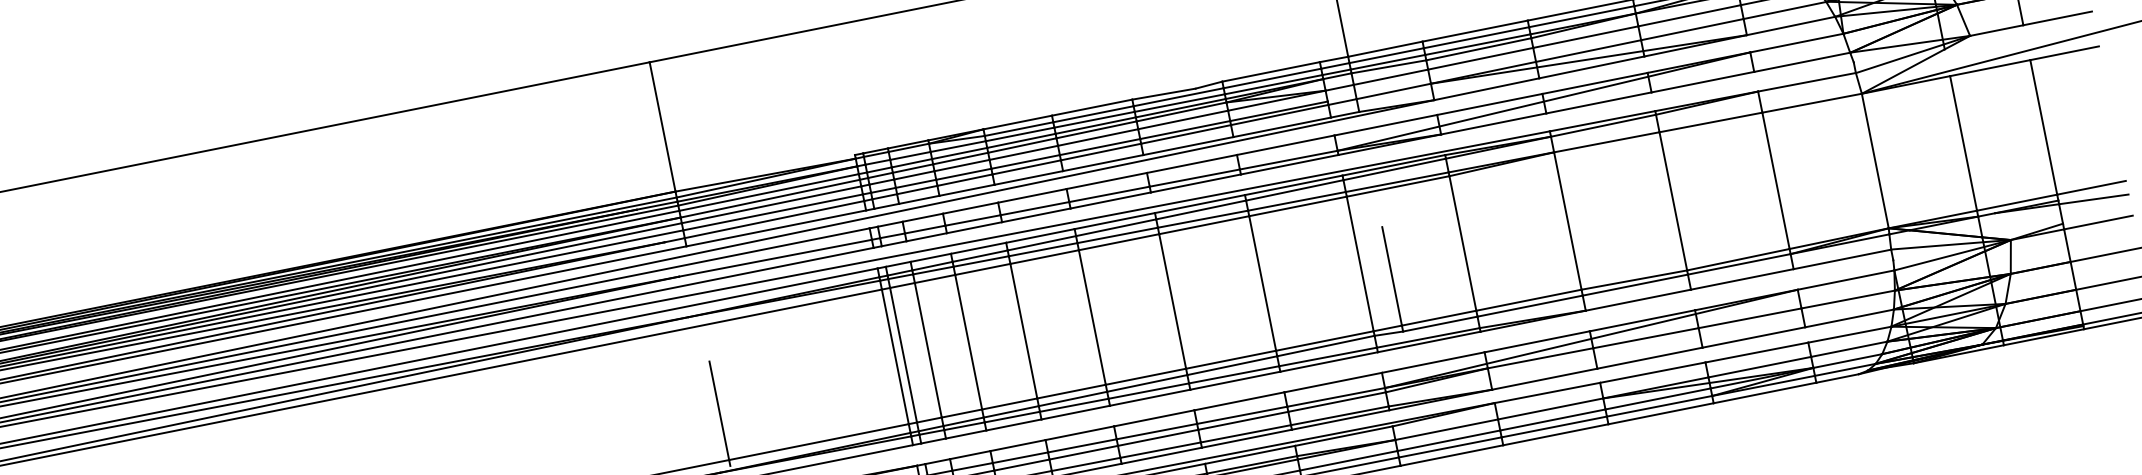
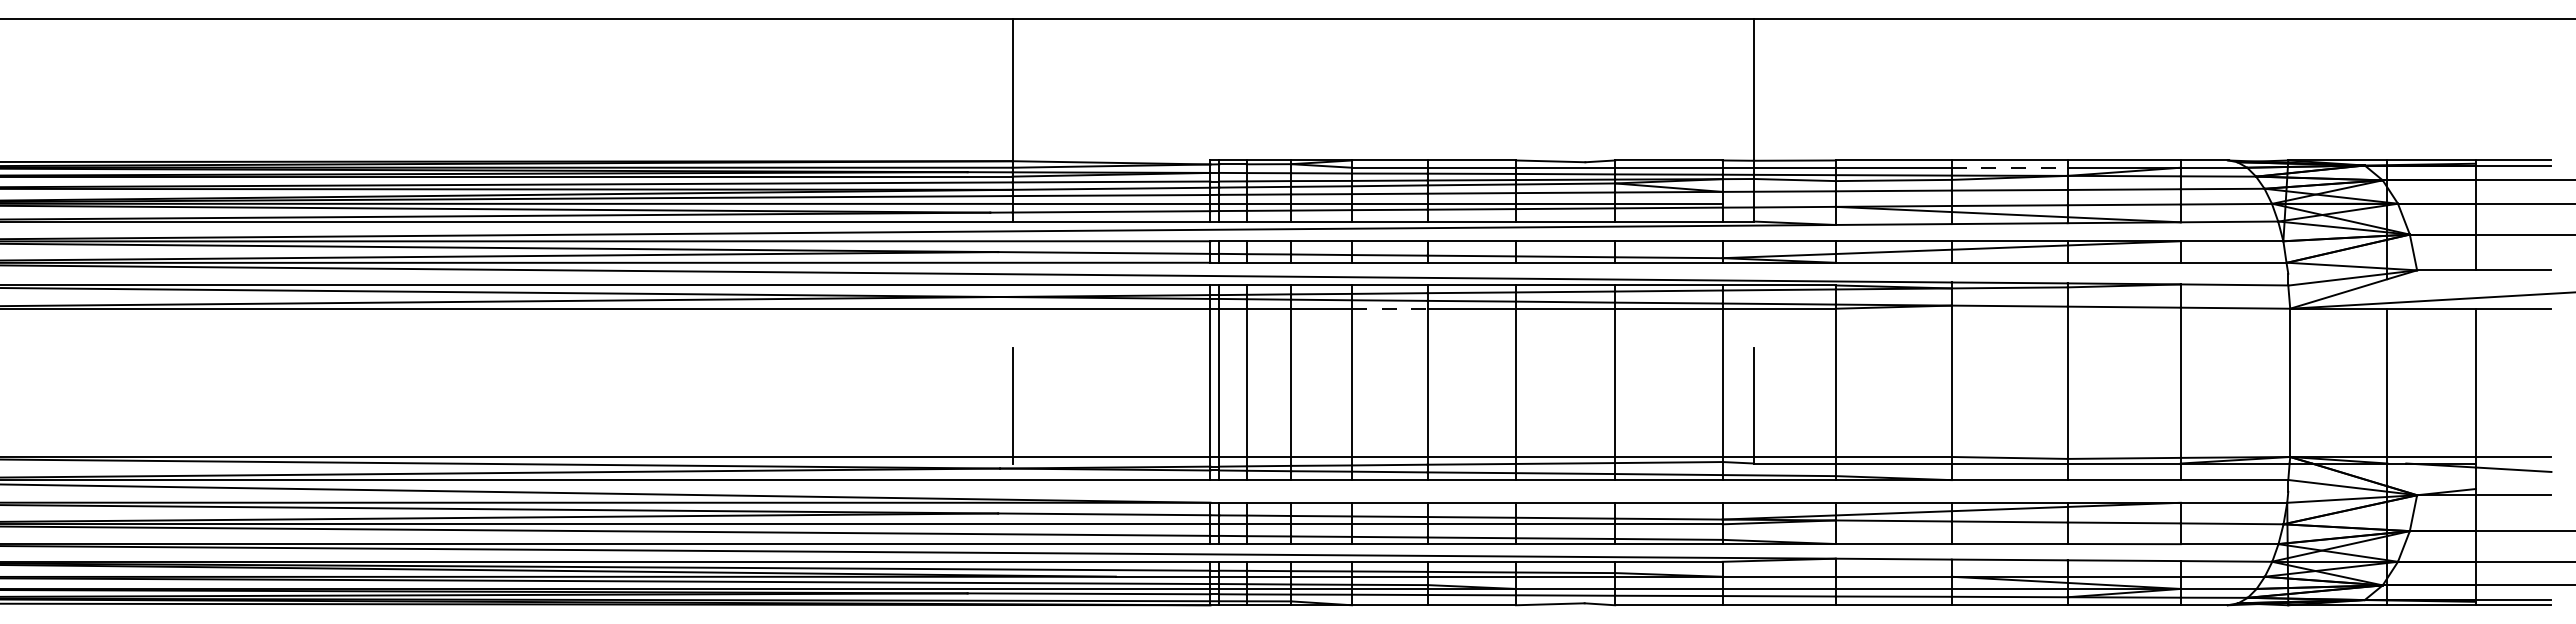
line: (1581, 16) -> (2009, 167), solid -> dashed
line: (1044, 256) -> (1389, 308), solid -> dashed

